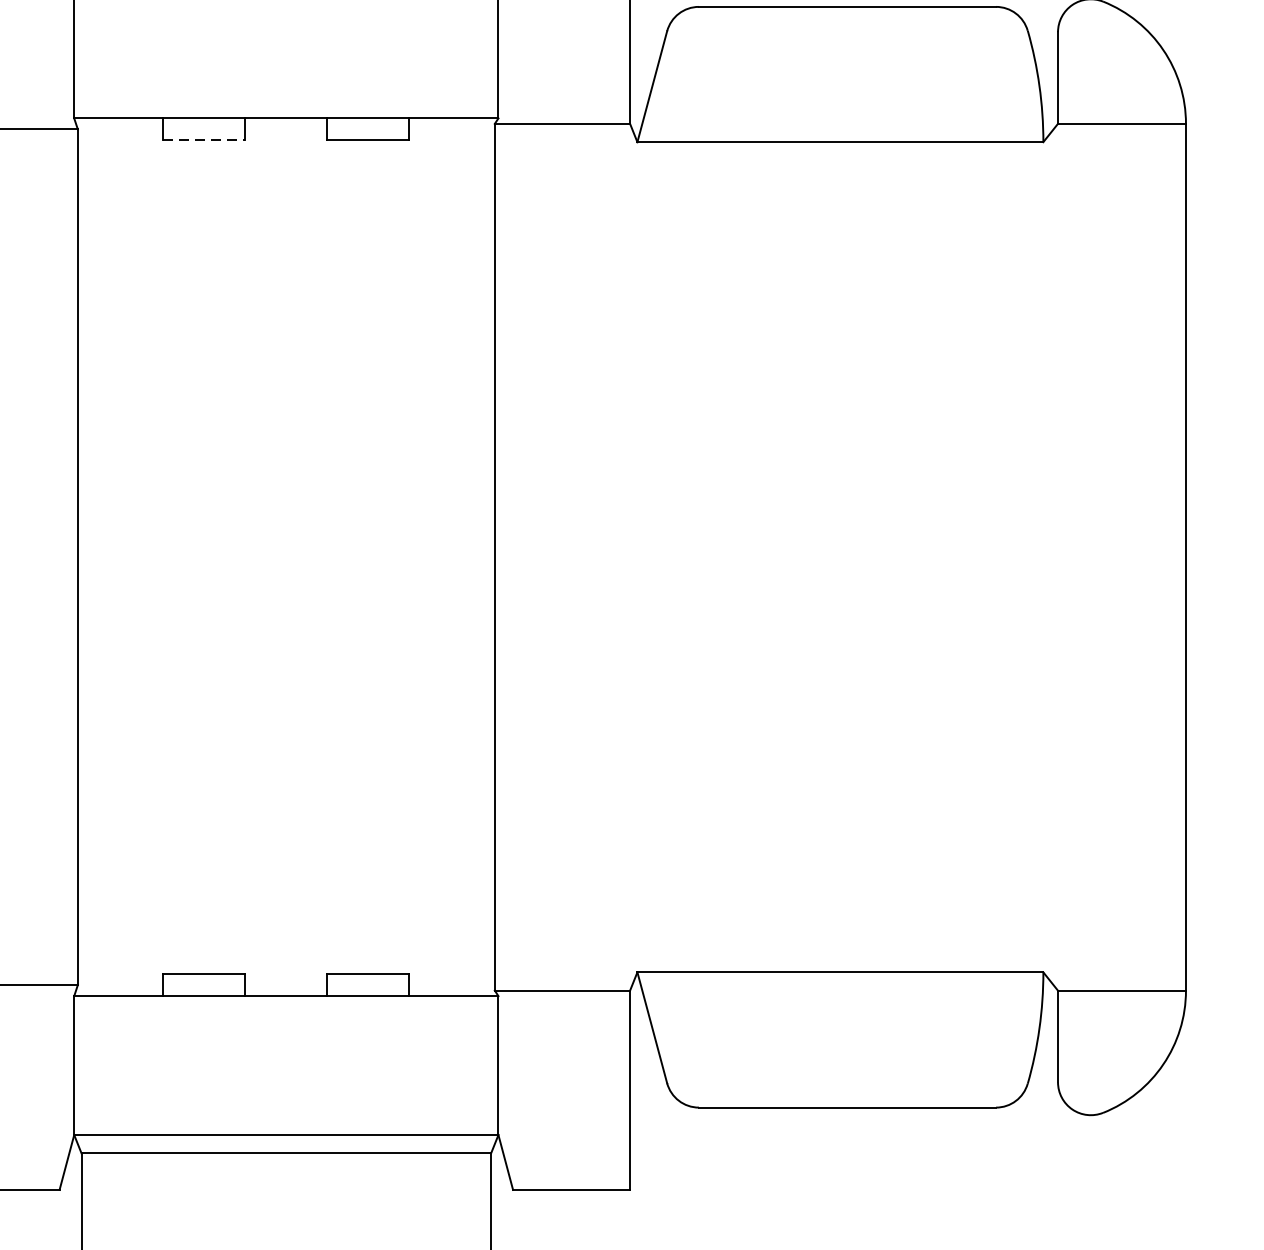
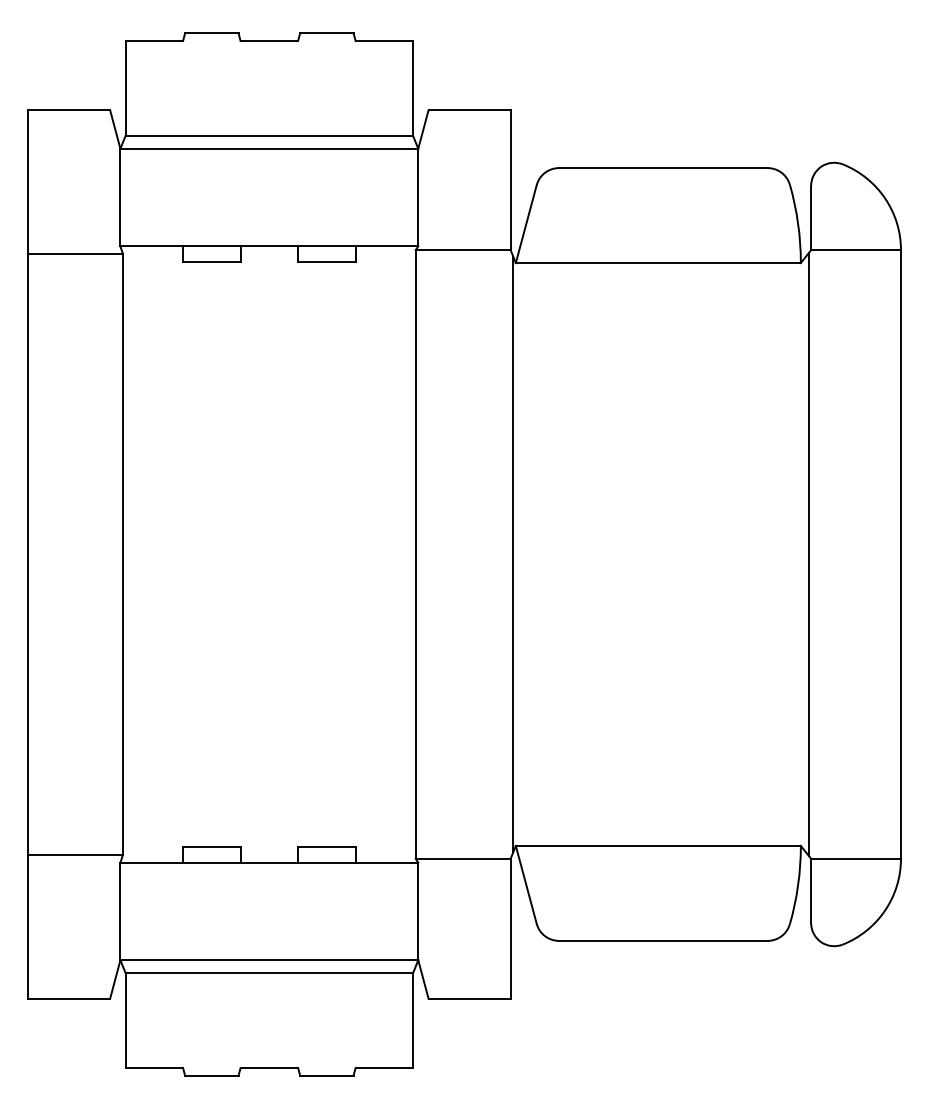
line: (203, 139) -> (211, 261), dashed -> solid
line: (634, 557) -> (513, 554), added
line: (1054, 557) -> (808, 554), added

